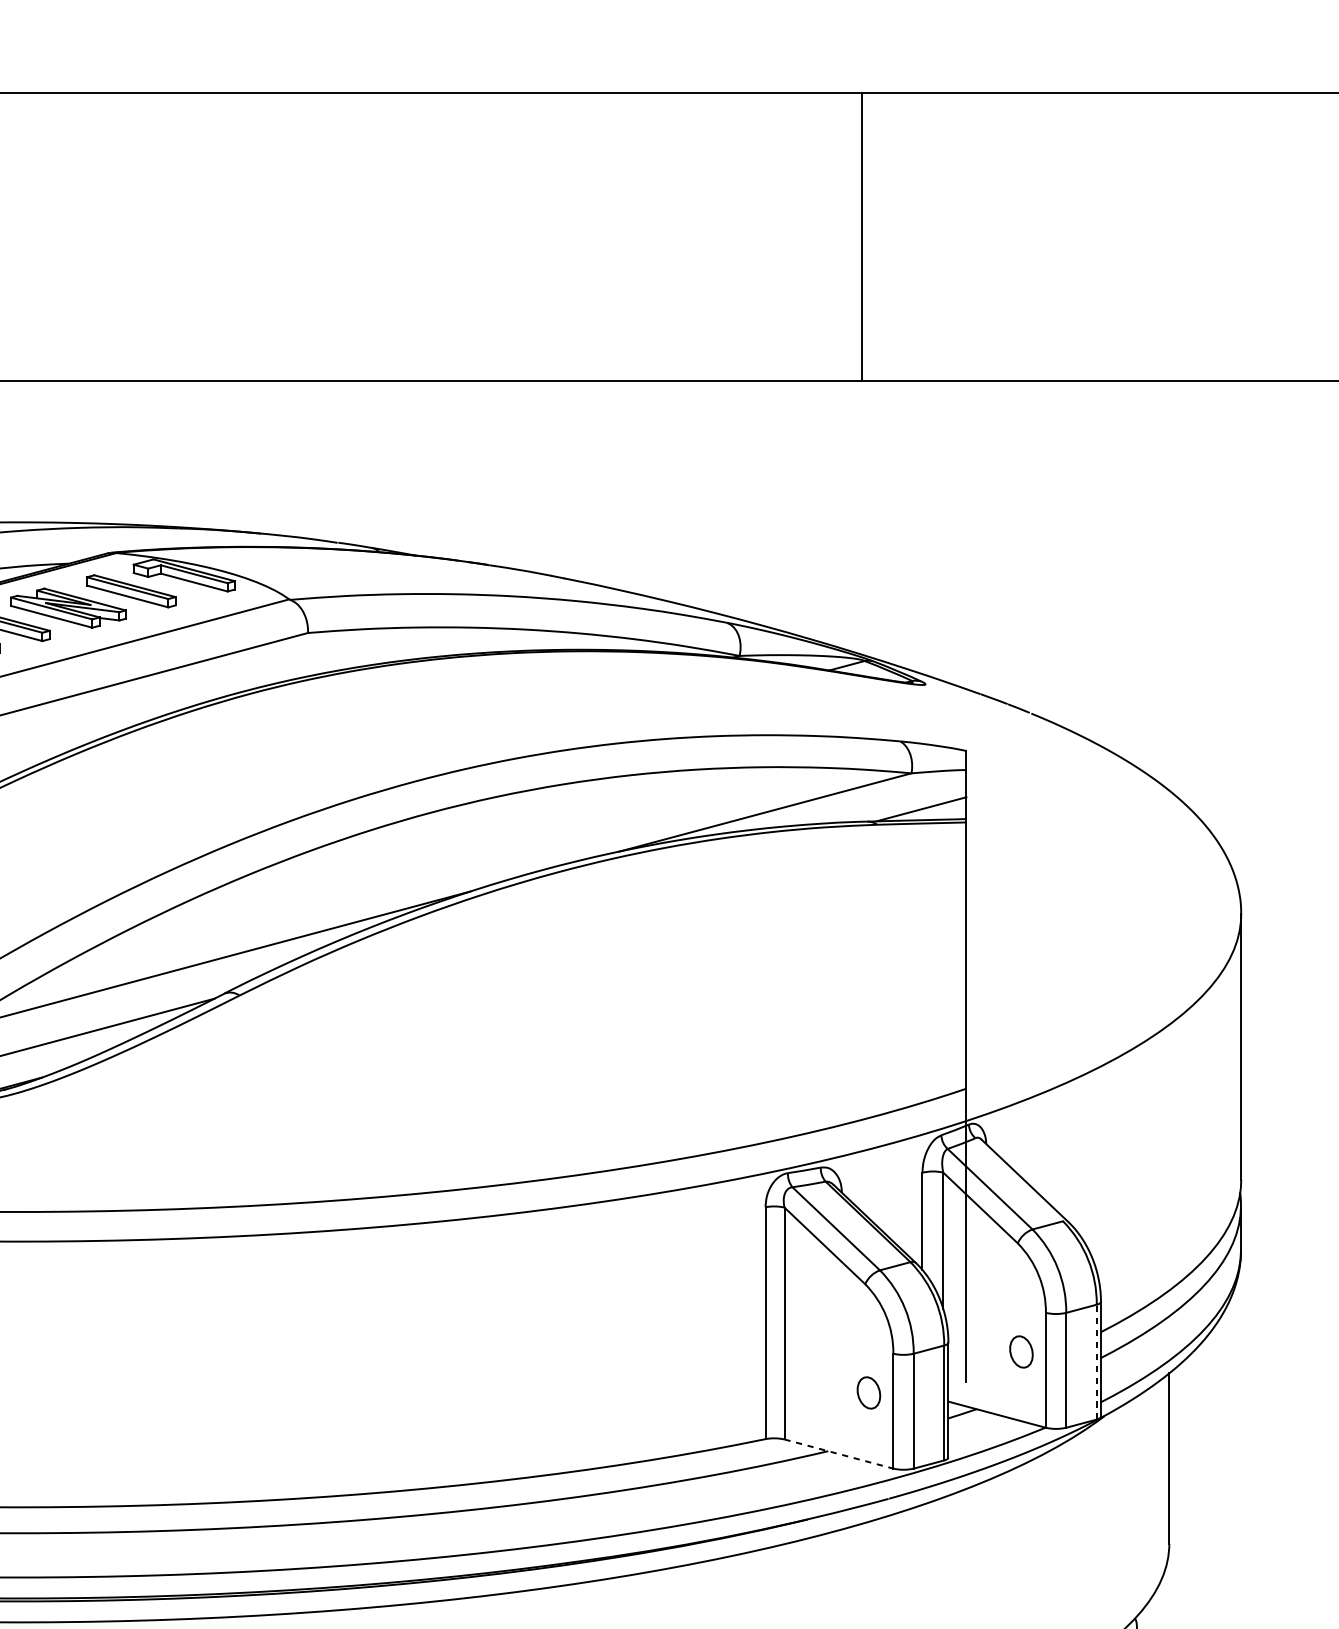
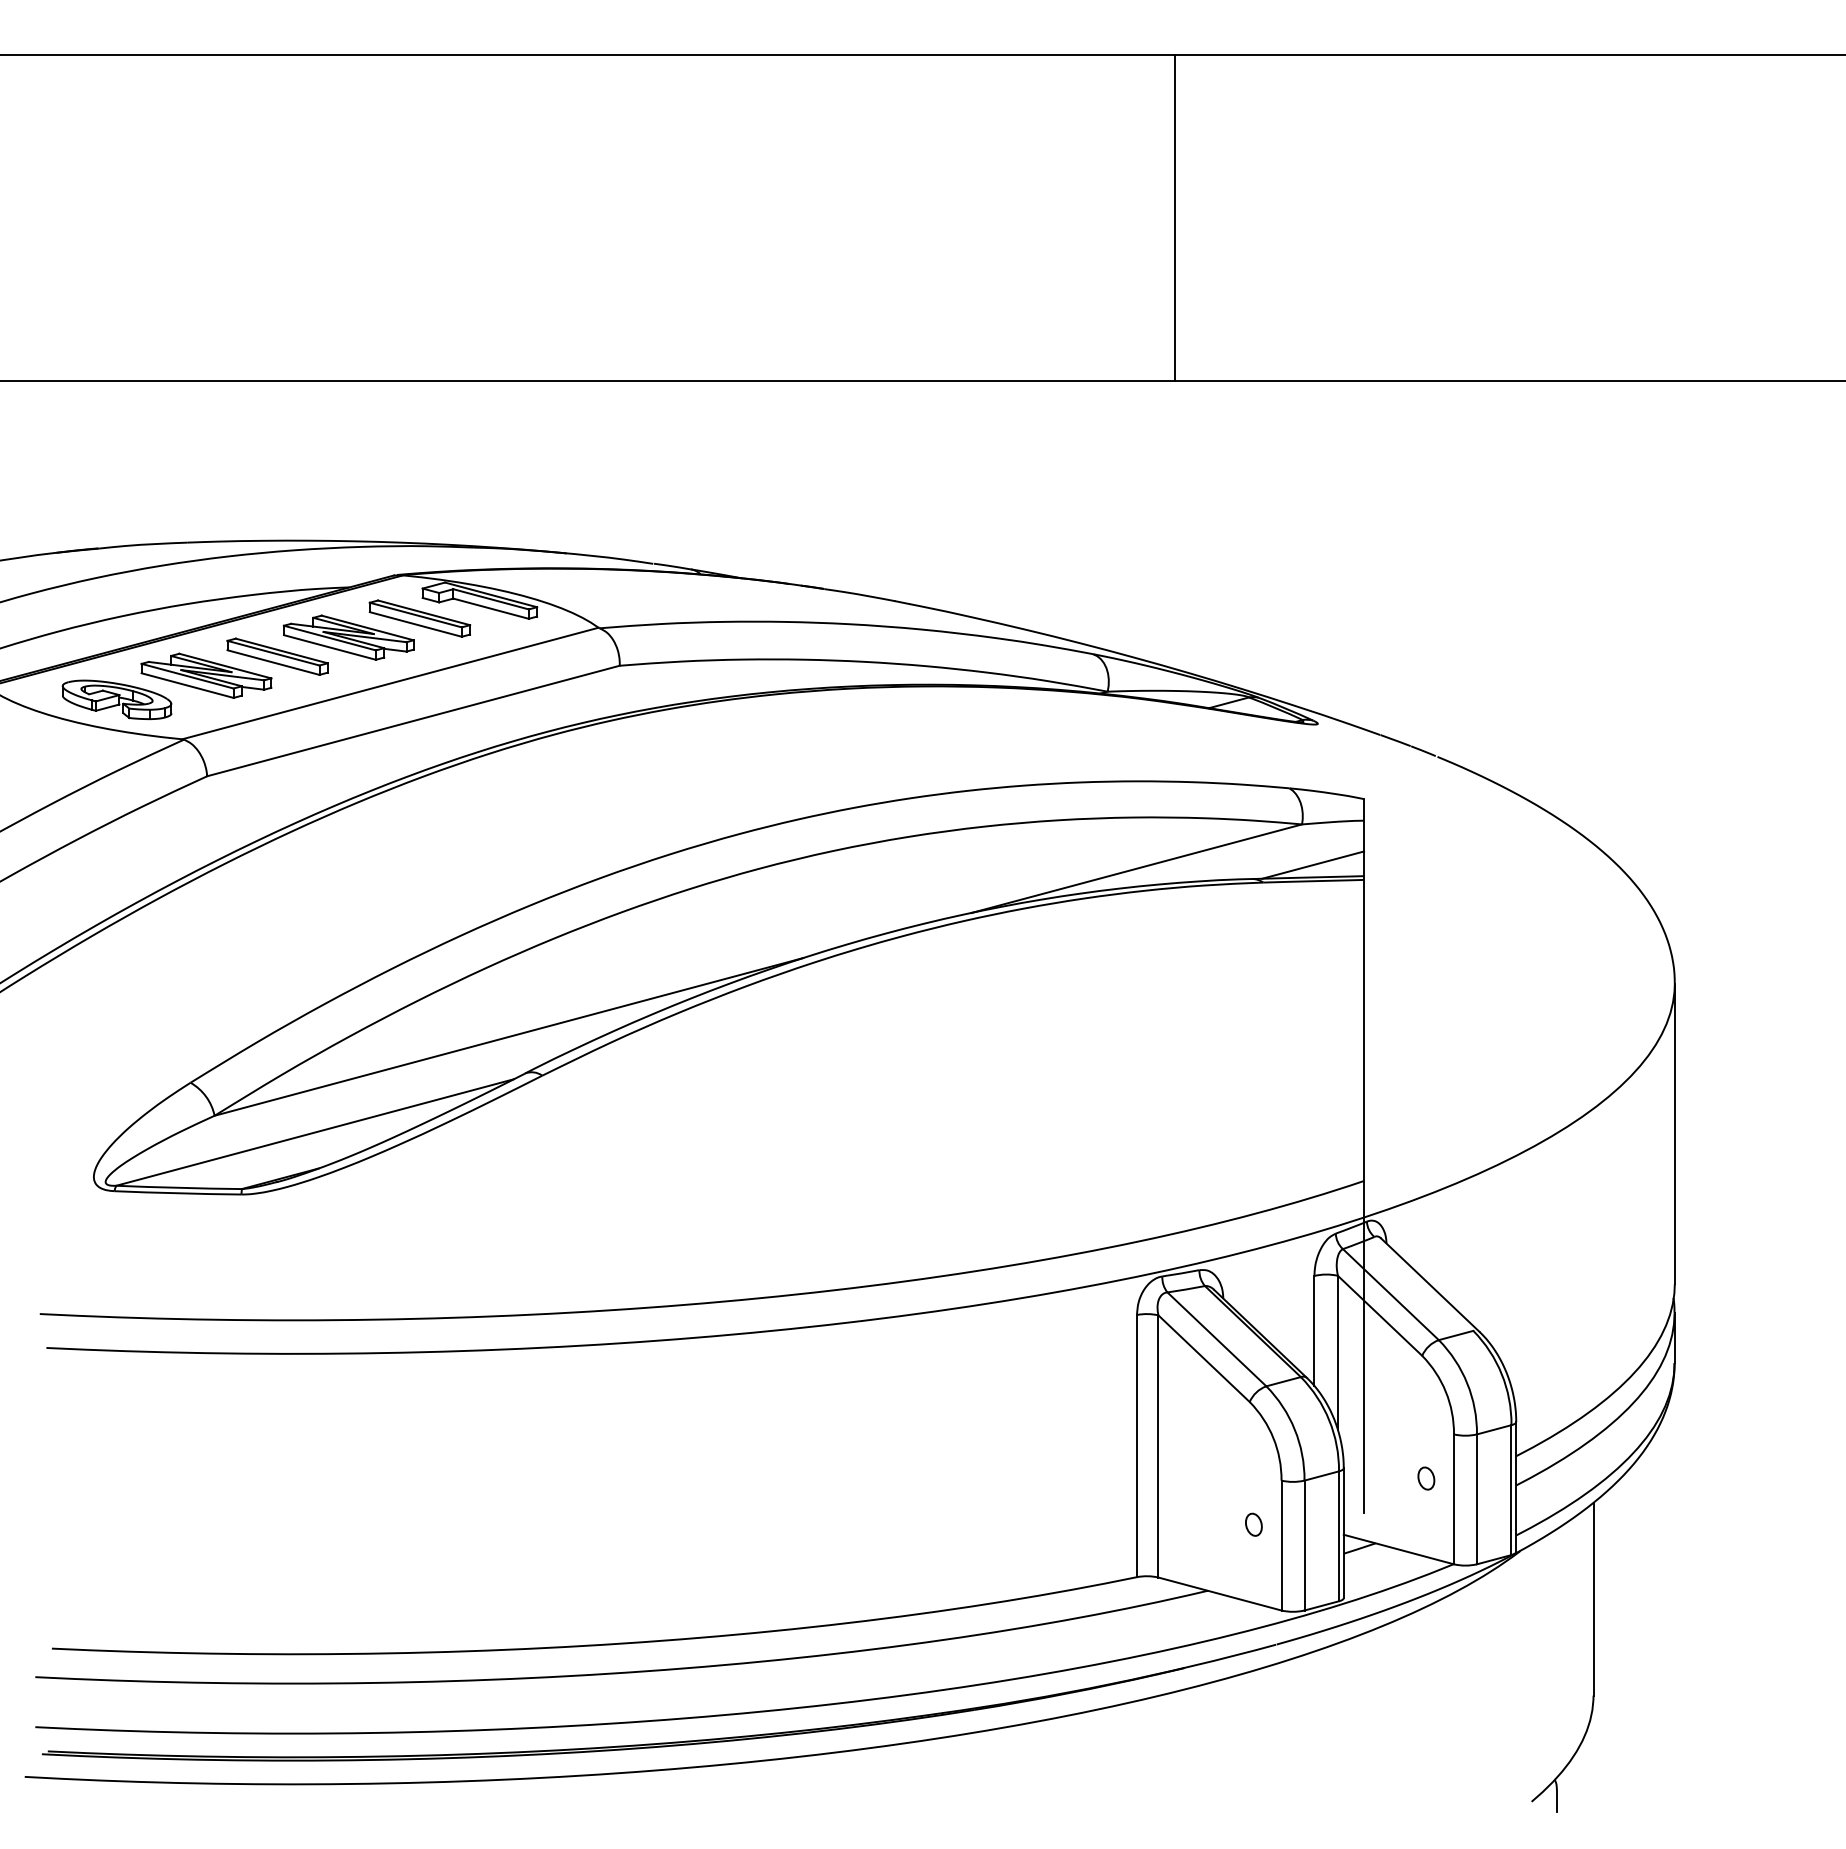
line: (862, 236) -> (1175, 217), moved
part: (1021, 1351) -> (1426, 1478), size x0.62
line: (1096, 1362) -> (1511, 1490), dashed -> solid
part: (868, 1392) -> (1253, 1524), size x0.62
line: (838, 1454) -> (1219, 1594), dashed -> solid

